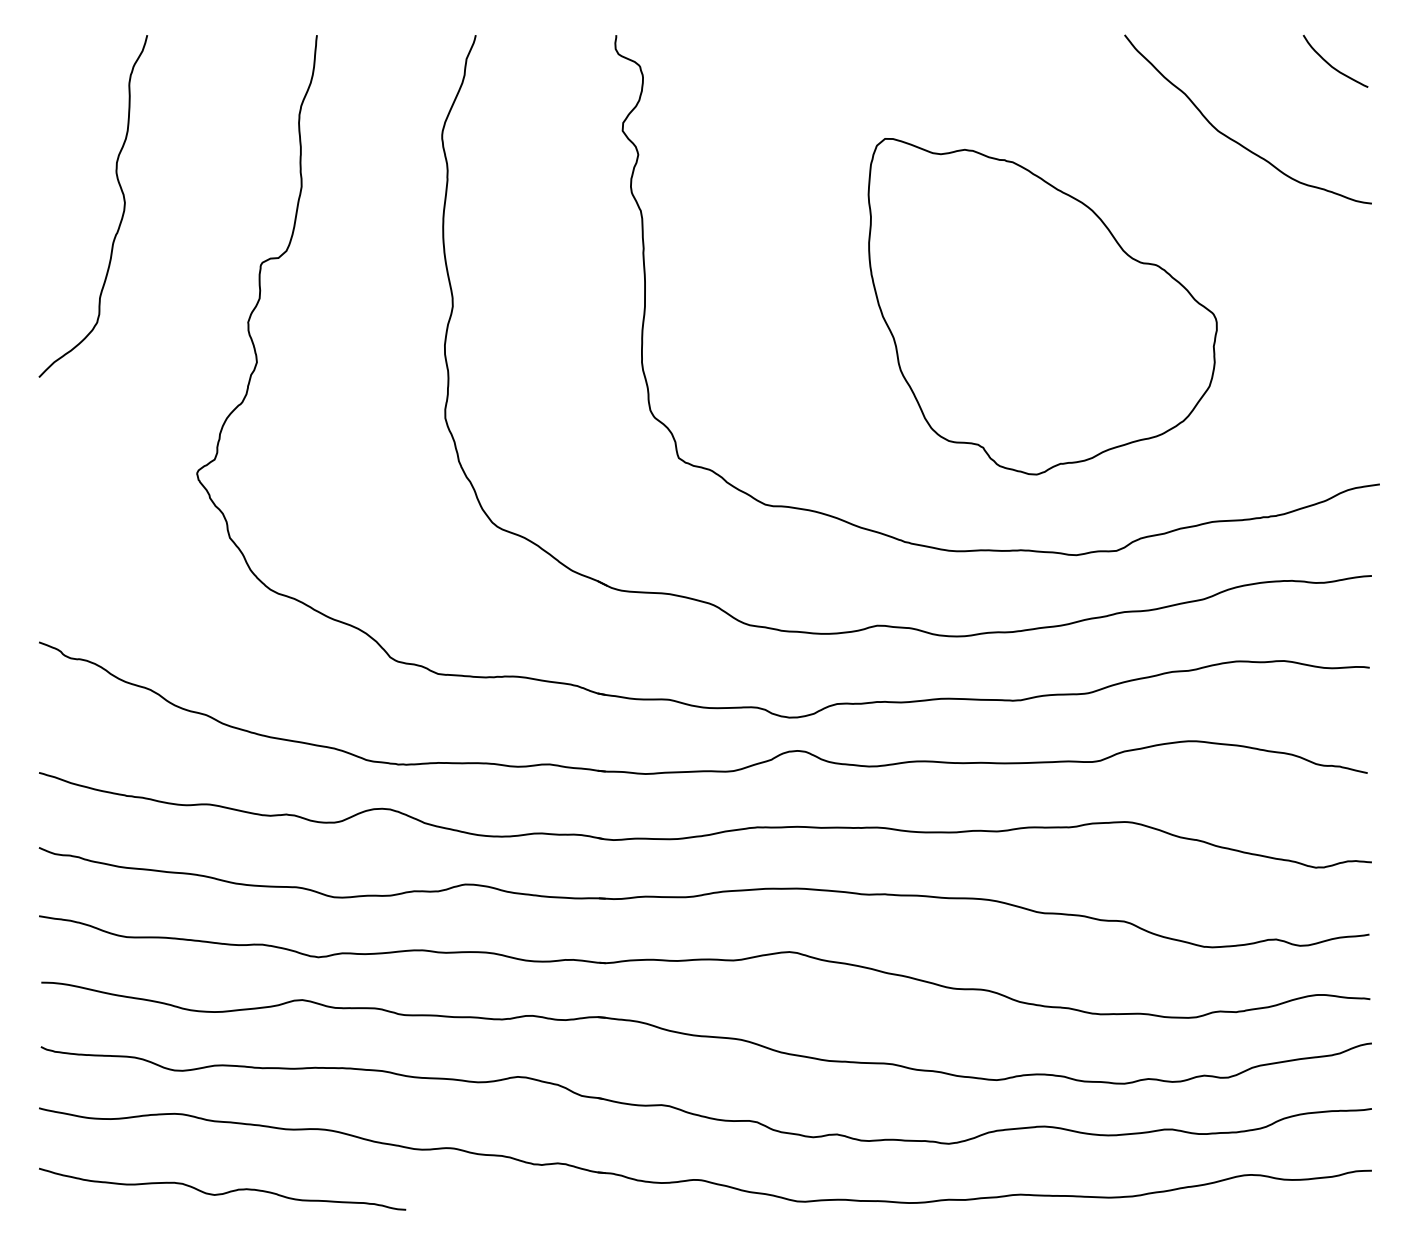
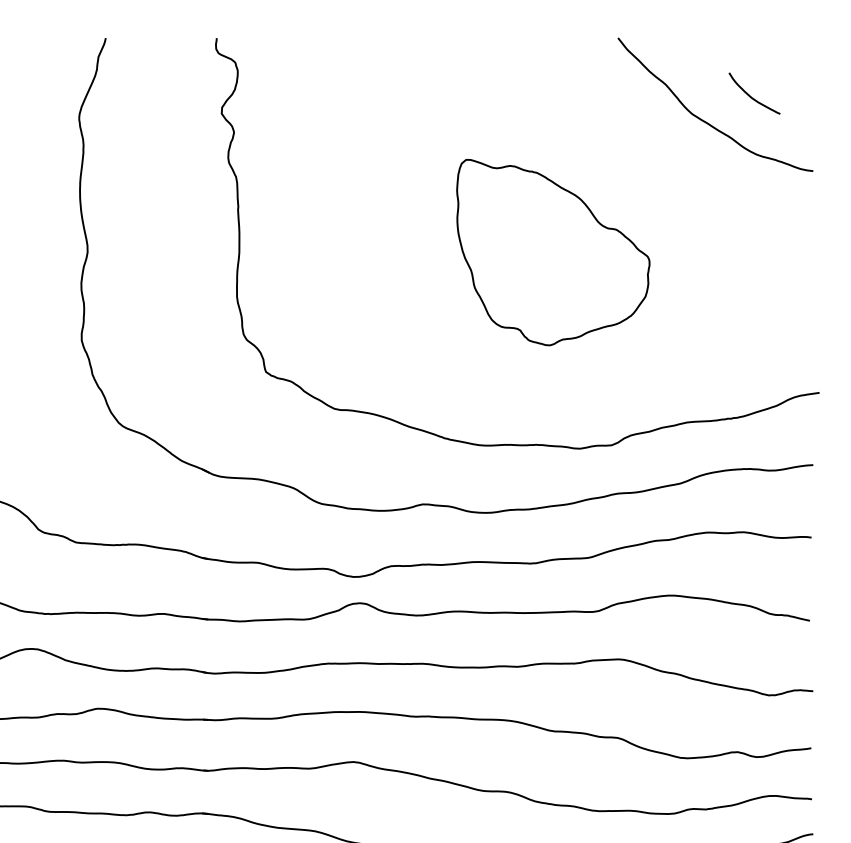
curve: (1333, 66) -> (752, 97), moved
part: (1042, 306) -> (553, 252), size x0.7

